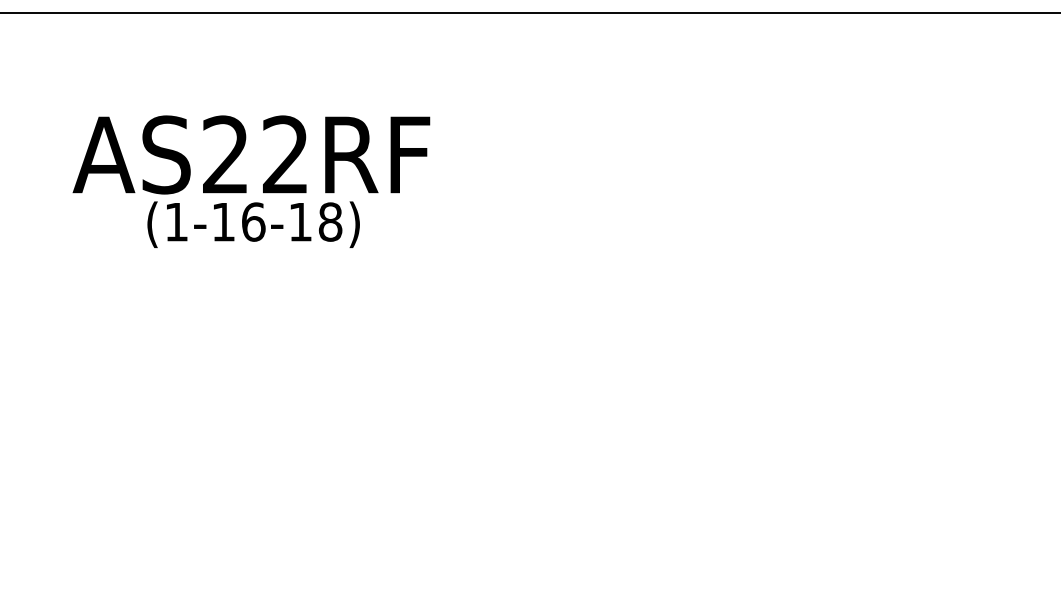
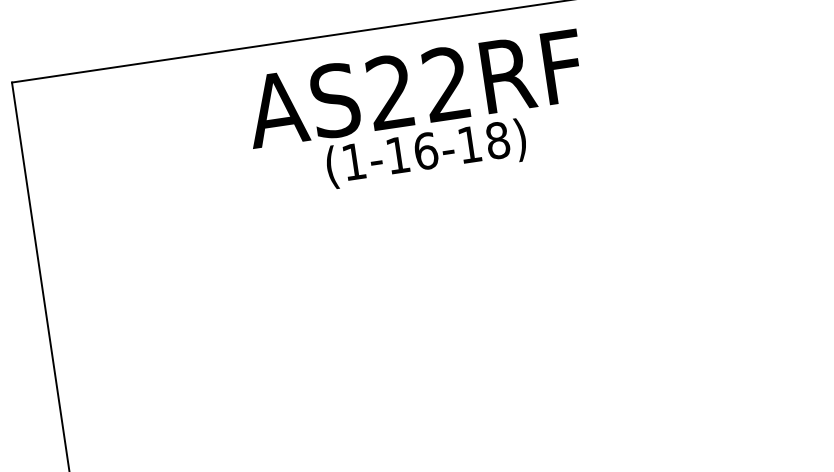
text: (251, 181) -> (418, 113), moved

